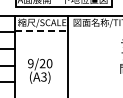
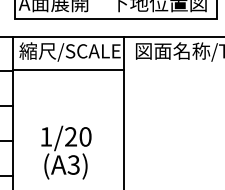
line: (41, 31) -> (68, 69), dashed -> solid
text: (30, 63) -> (45, 136), 9/20 -> 1/20

